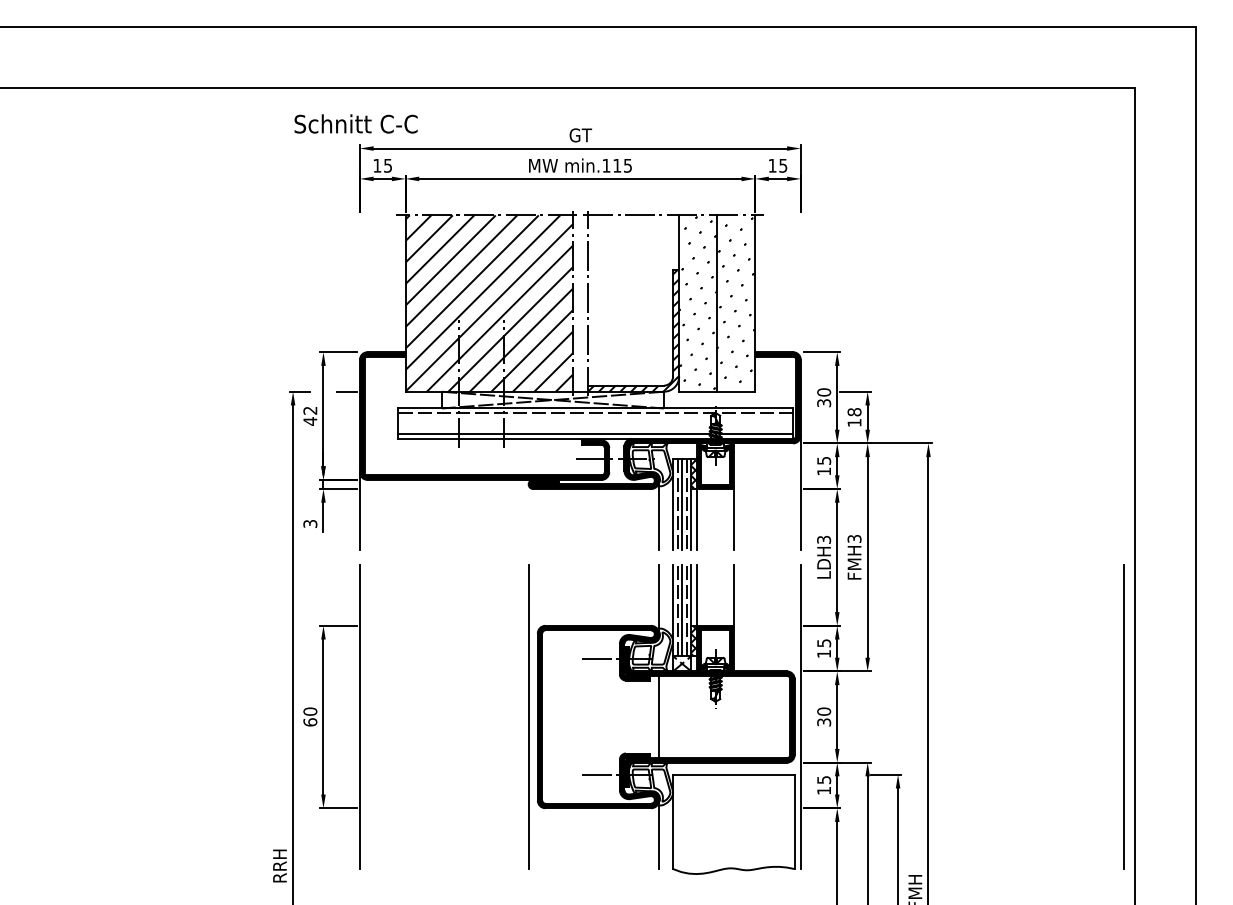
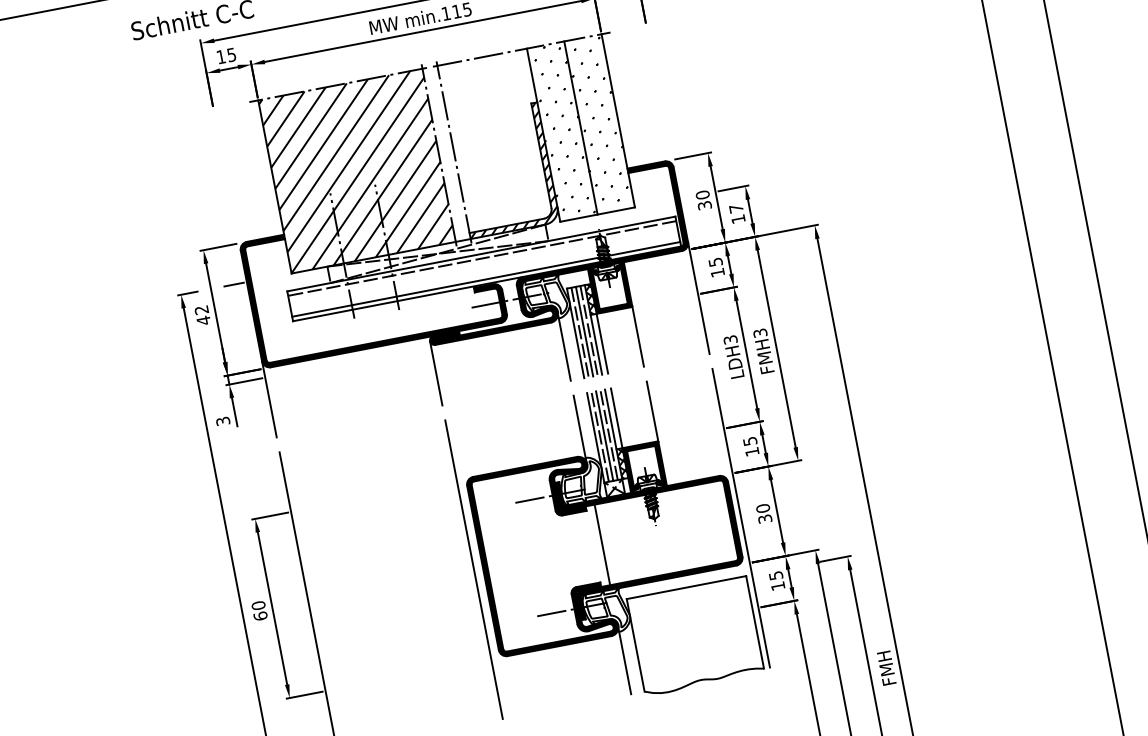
text: (854, 412) -> (736, 209), 18 -> 17
line: (528, 516) -> (435, 372), added
line: (1123, 716) -> (1058, 456), removed

